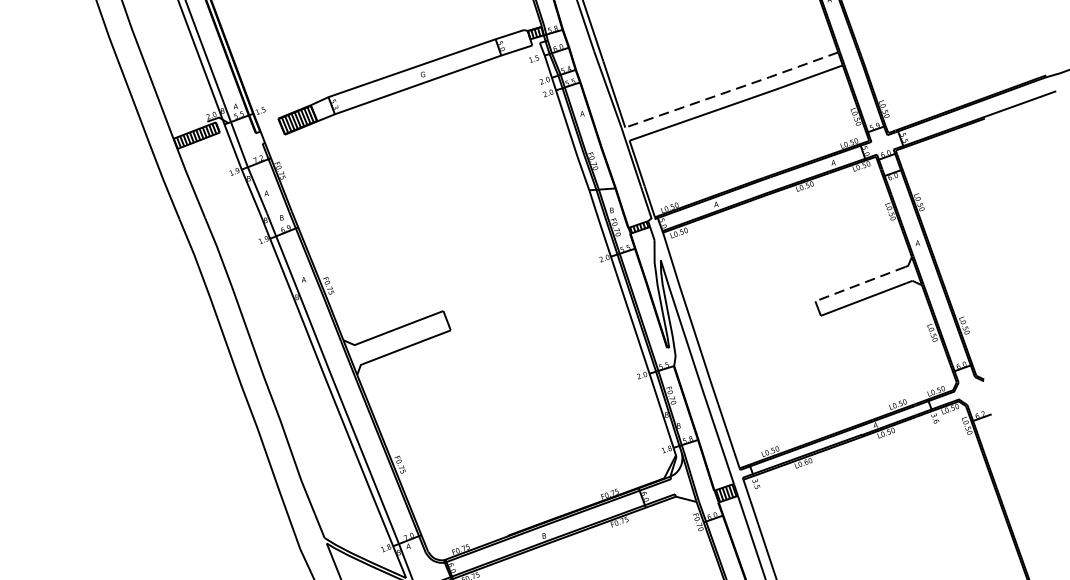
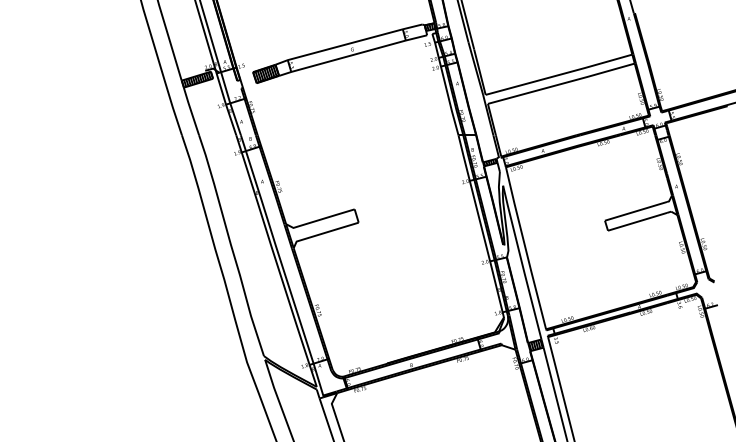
line: (732, 89) -> (559, 74), dashed -> solid
line: (859, 284) -> (635, 211), dashed -> solid

